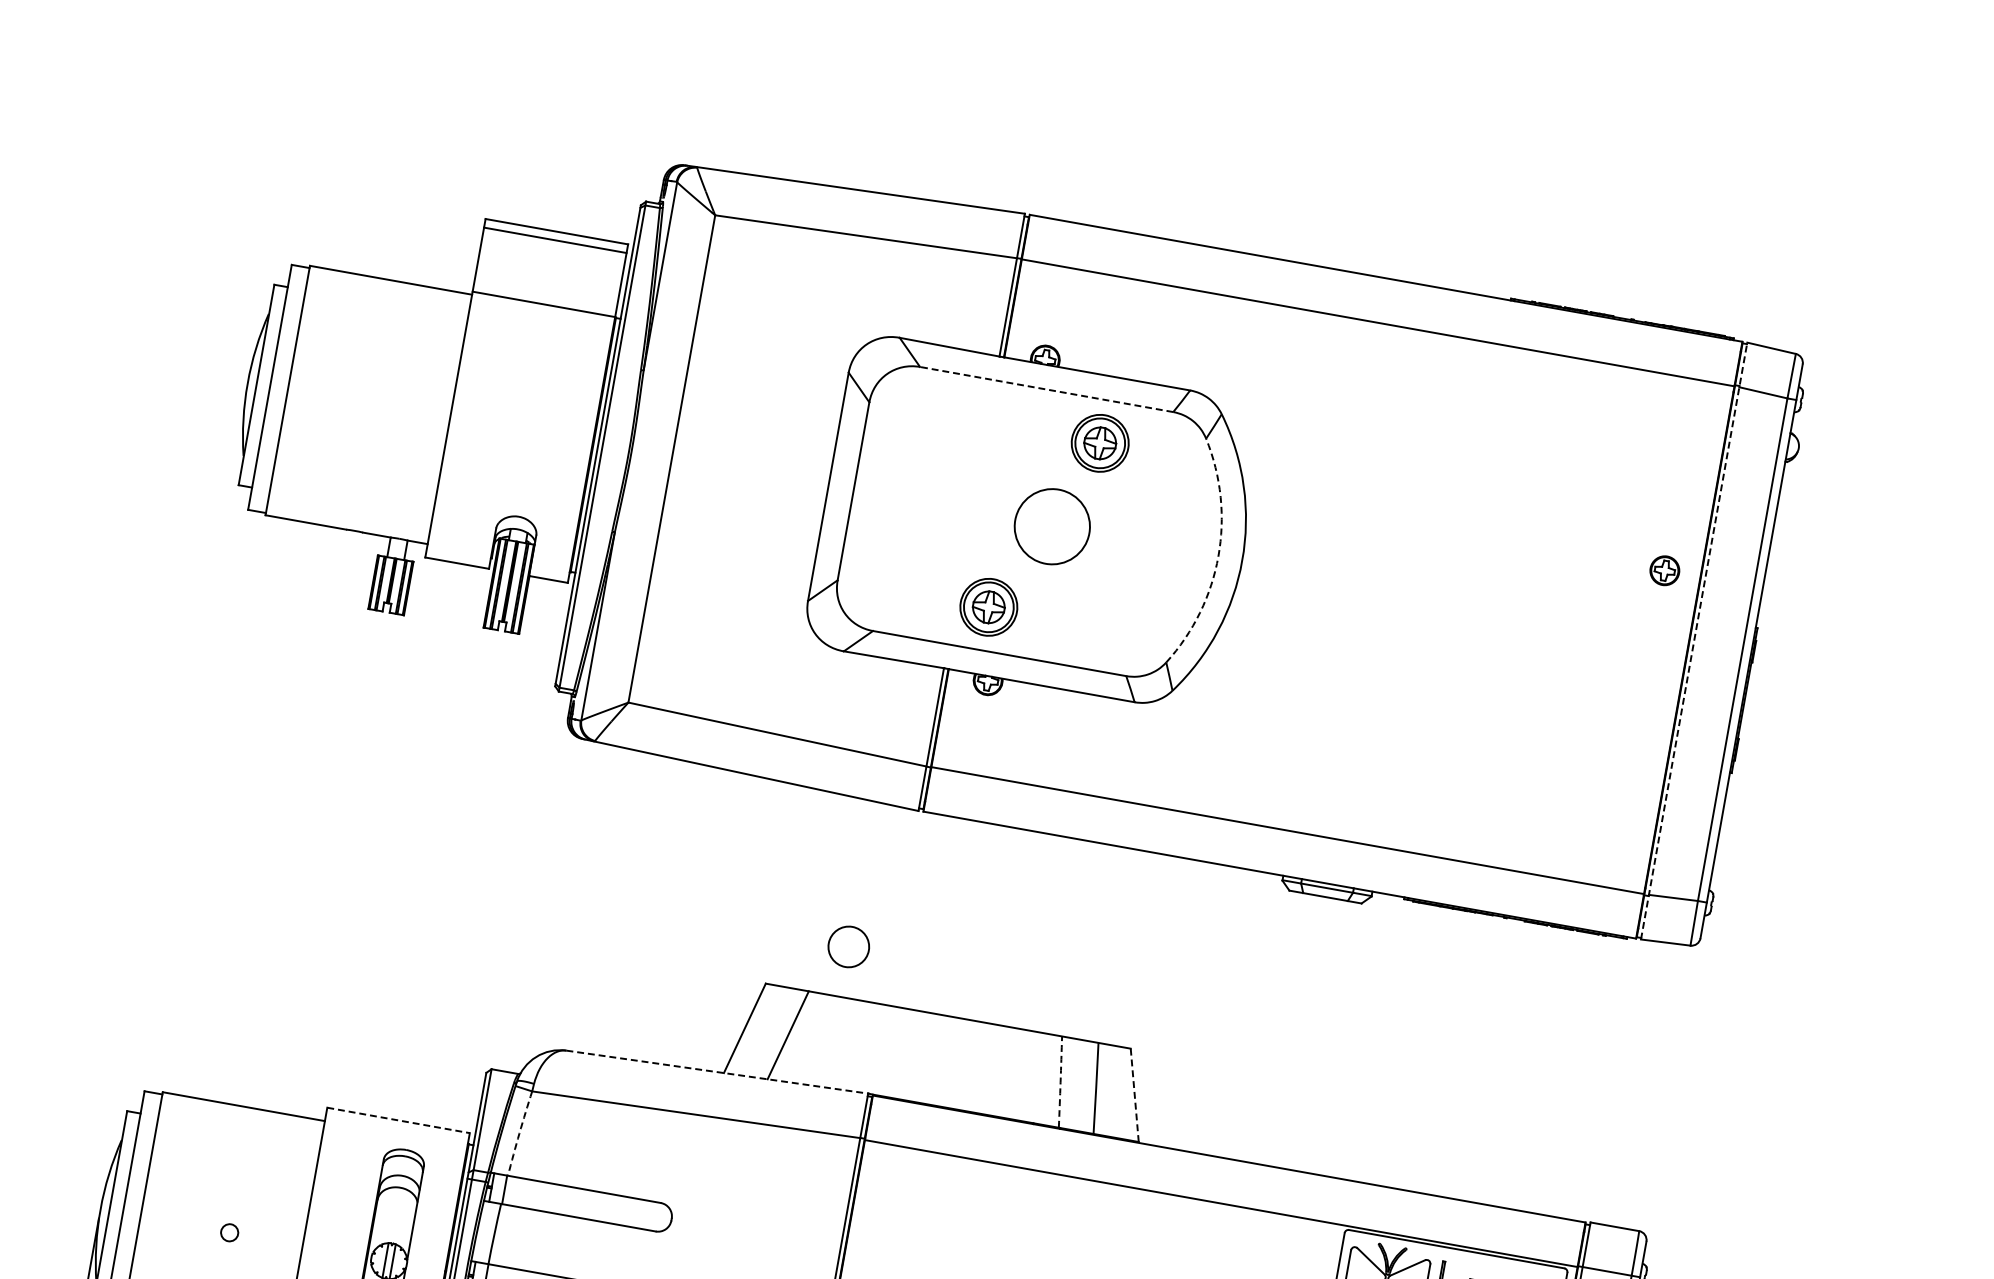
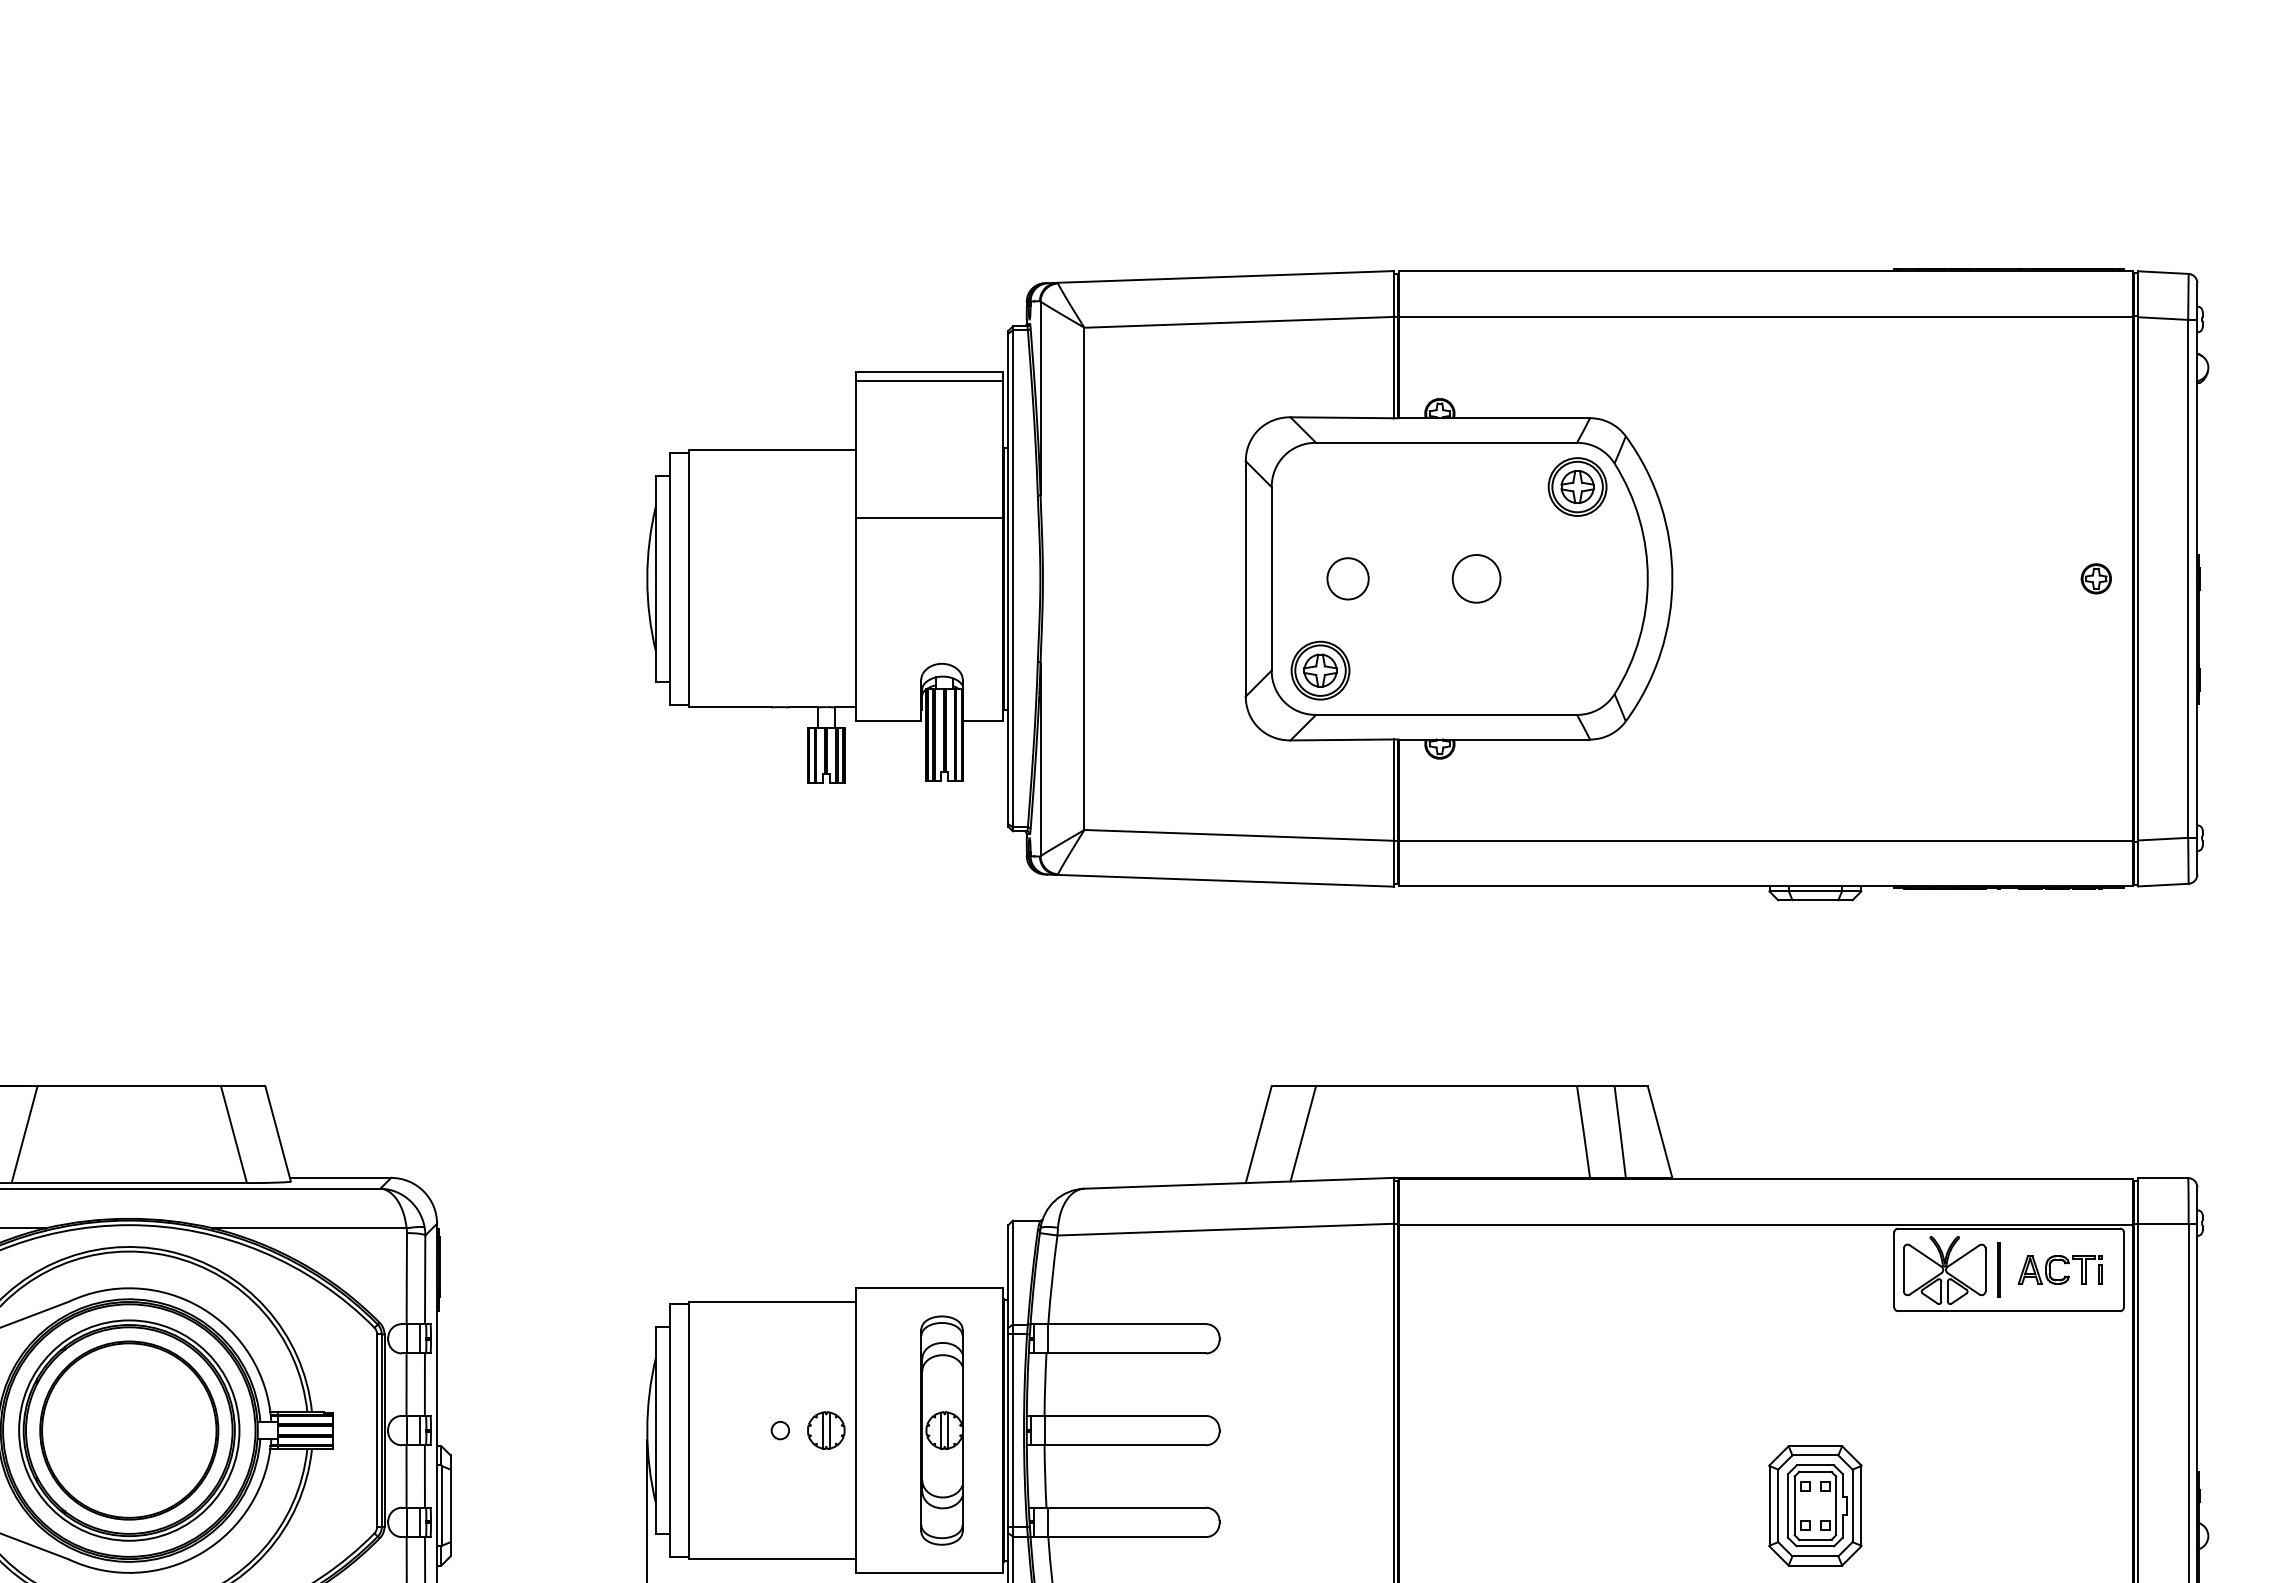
line: (543, 304) -> (928, 518), moved
line: (1046, 389) -> (1446, 442), dashed -> solid
part: (1100, 442) -> (1577, 486), moved
circle: (1052, 526) -> (1476, 578), size x0.62
arc: (1218, 555) -> (1647, 578), dashed -> solid
part: (1664, 570) -> (2095, 578), moved
part: (988, 607) -> (1320, 670), moved
line: (1694, 640) -> (2138, 578), dashed -> solid
circle: (848, 946) -> (1347, 578), moved
line: (716, 1072) -> (1238, 1183), dashed -> solid
arc: (1060, 1082) -> (1583, 1132), dashed -> solid
line: (1135, 1095) -> (1660, 1132), dashed -> solid
line: (398, 1120) -> (929, 1288), dashed -> solid
arc: (519, 1133) -> (1052, 1279), dashed -> solid
part: (274, 1240) -> (826, 1430), added

